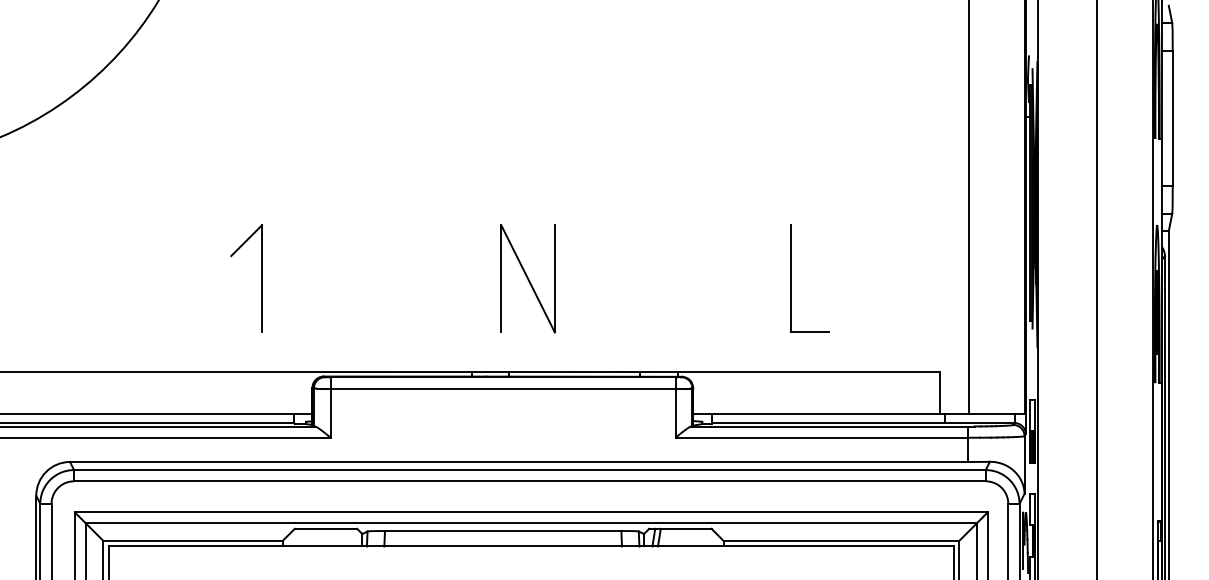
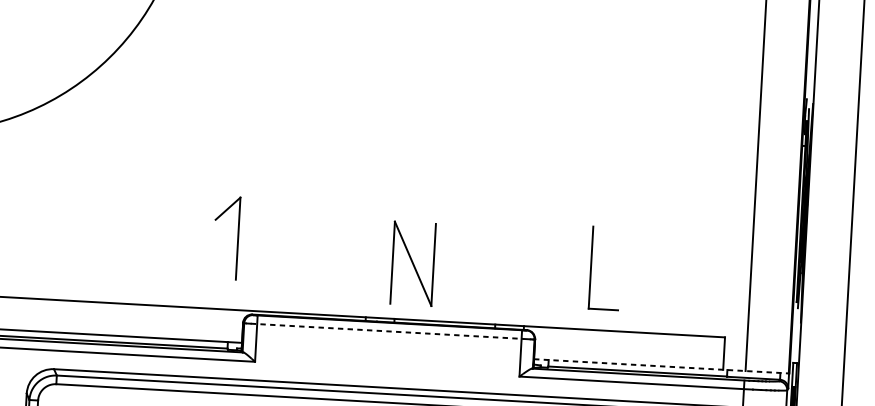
part: (261, 278) -> (237, 238), moved
part: (527, 278) -> (412, 263), moved
part: (791, 278) -> (591, 267), moved
line: (500, 388) -> (387, 331), solid -> dashed
line: (859, 414) -> (661, 366), solid -> dashed

